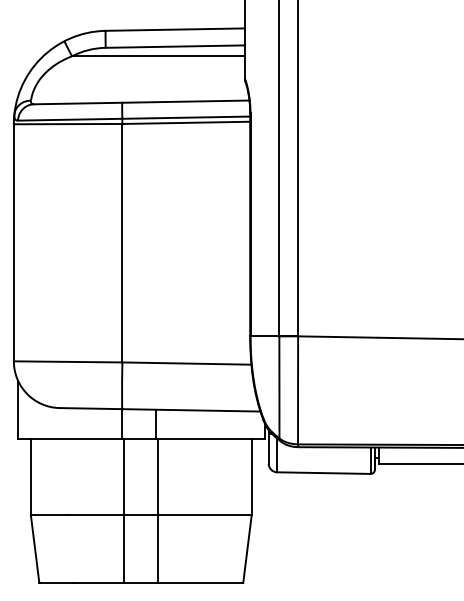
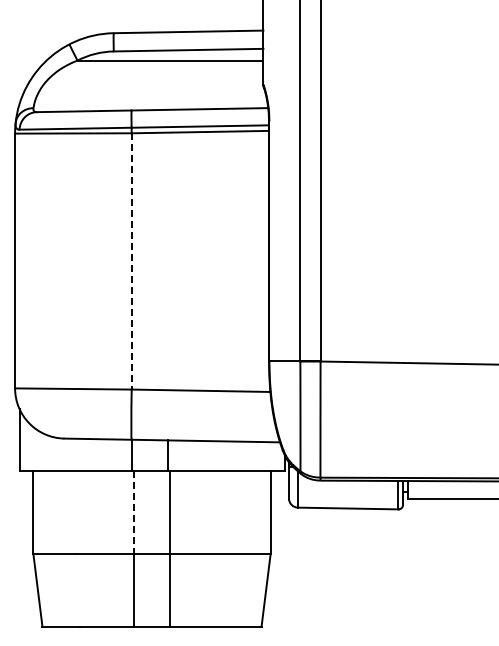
line: (122, 243) -> (131, 261), solid -> dashed
line: (124, 476) -> (133, 512), solid -> dashed

